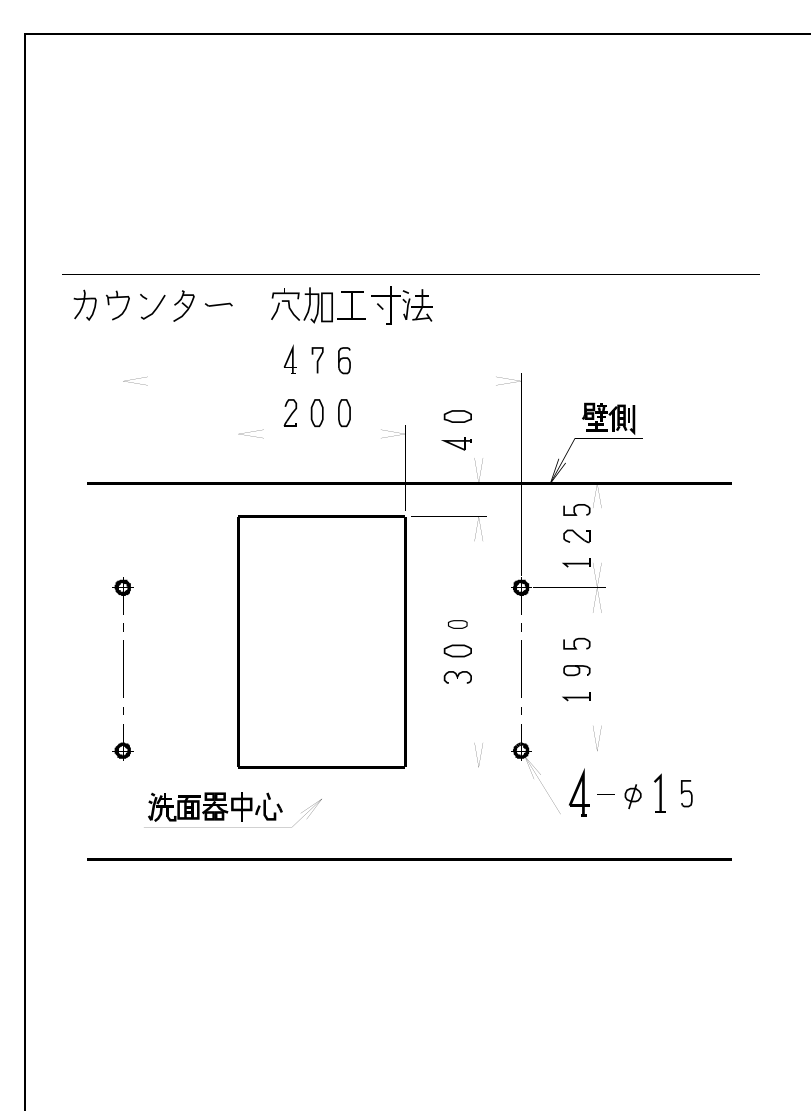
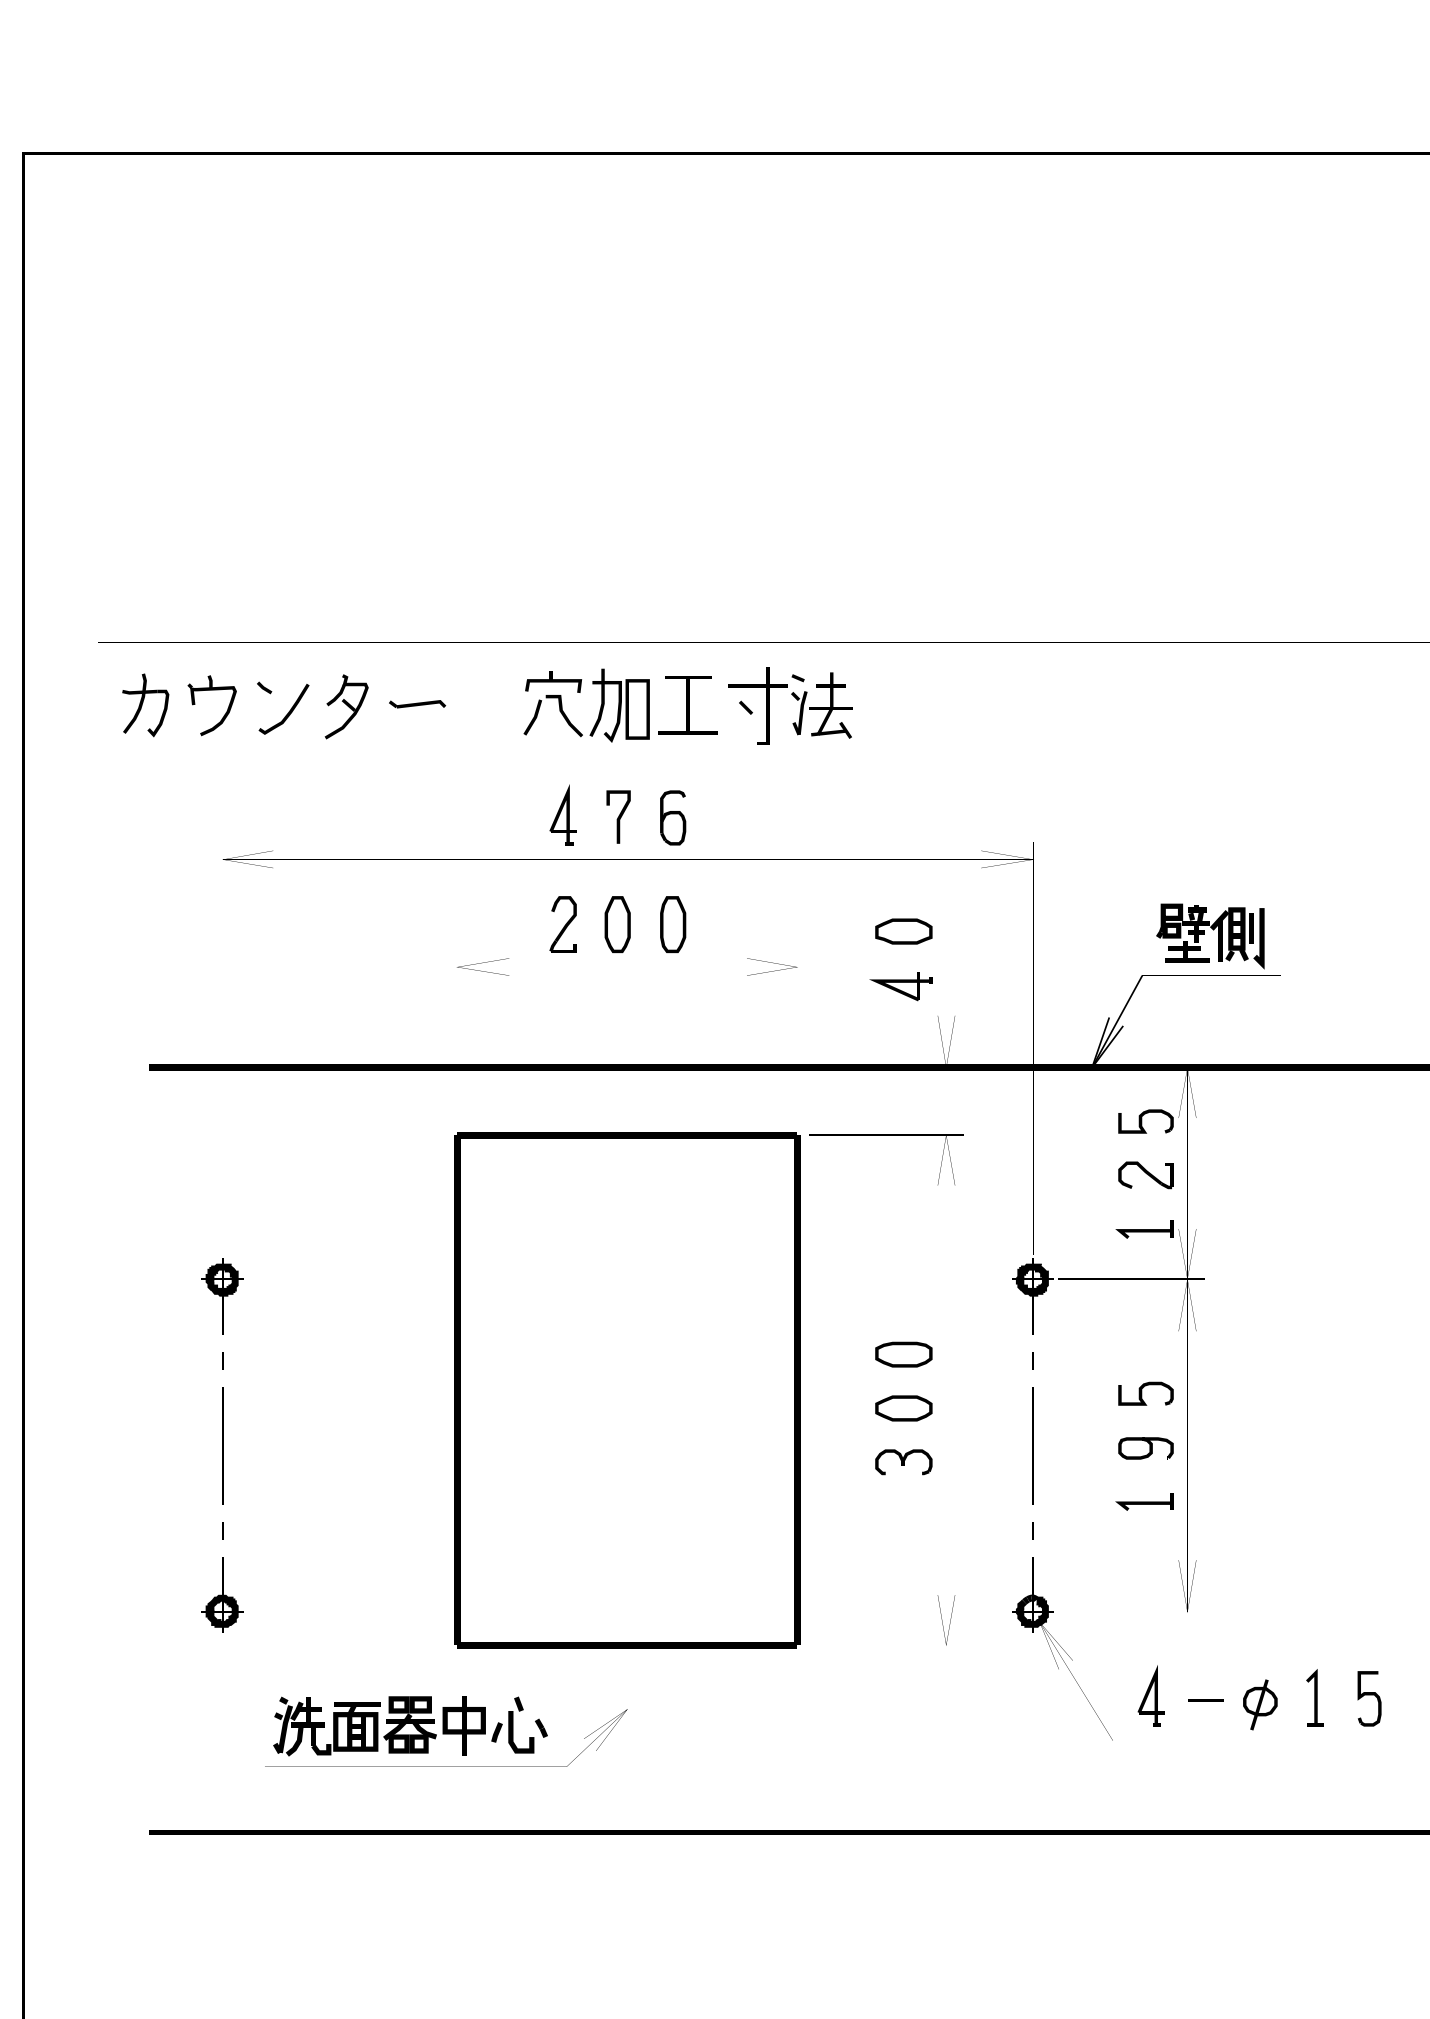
part: (457, 624) -> (903, 1354), size x1.43
part: (579, 791) -> (1151, 1694), size x0.62
part: (659, 792) -> (1314, 1696), size x0.71

